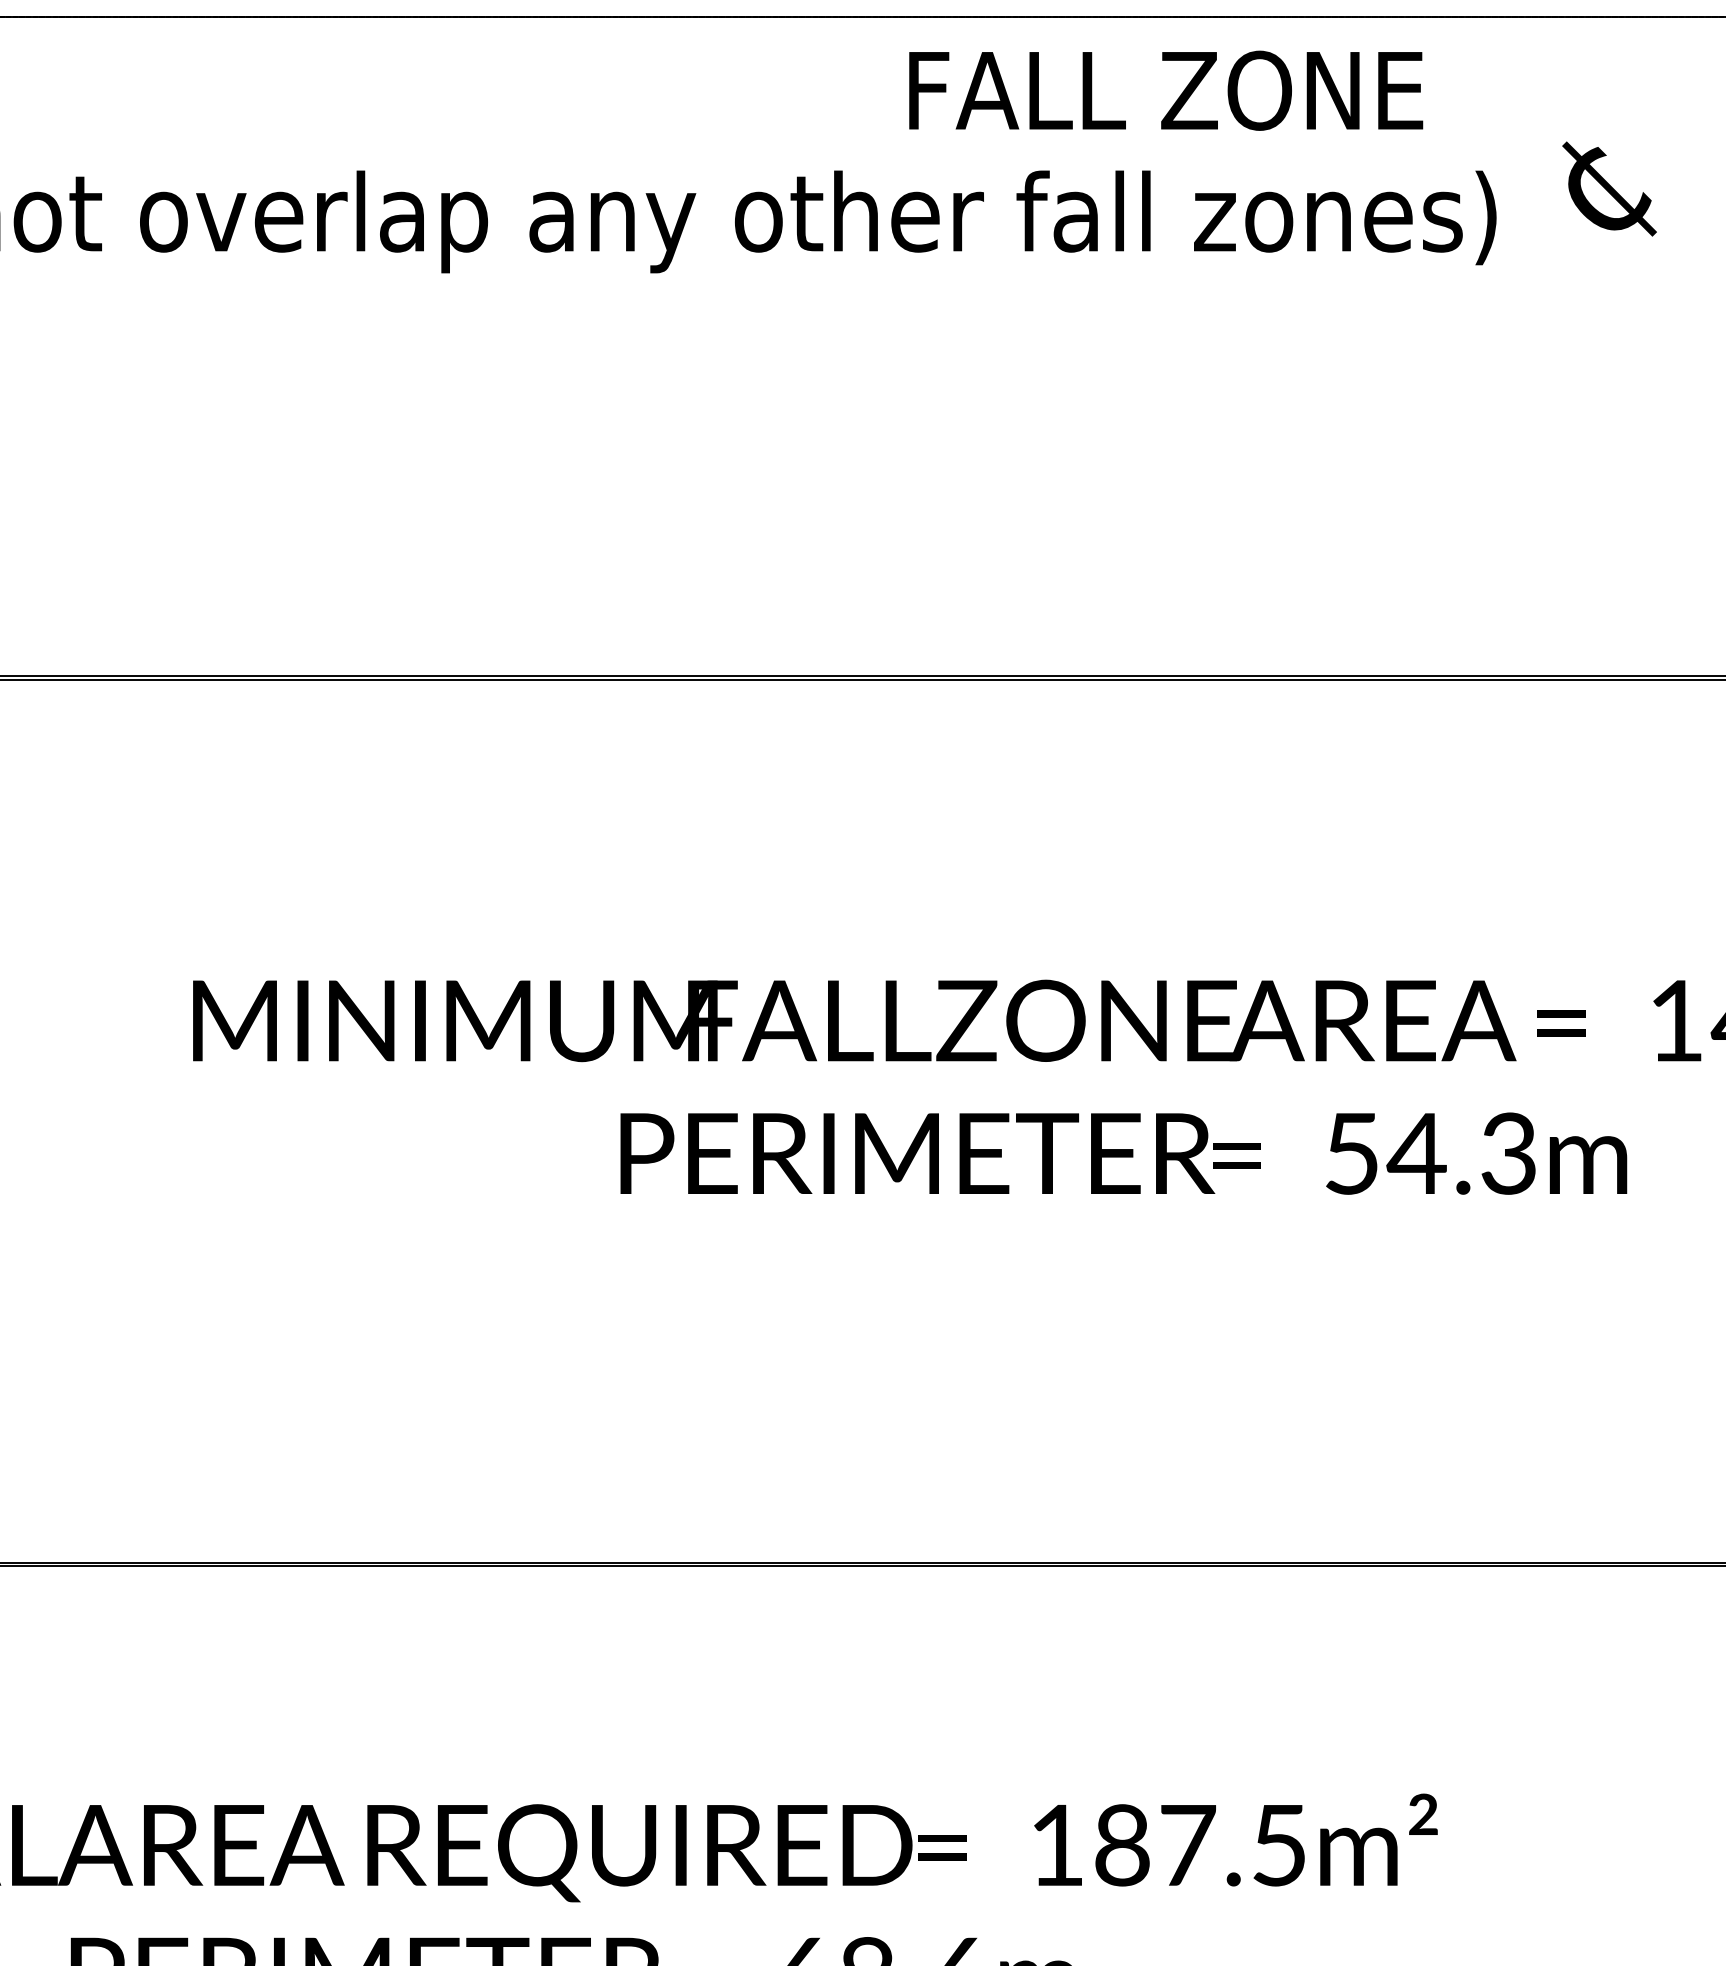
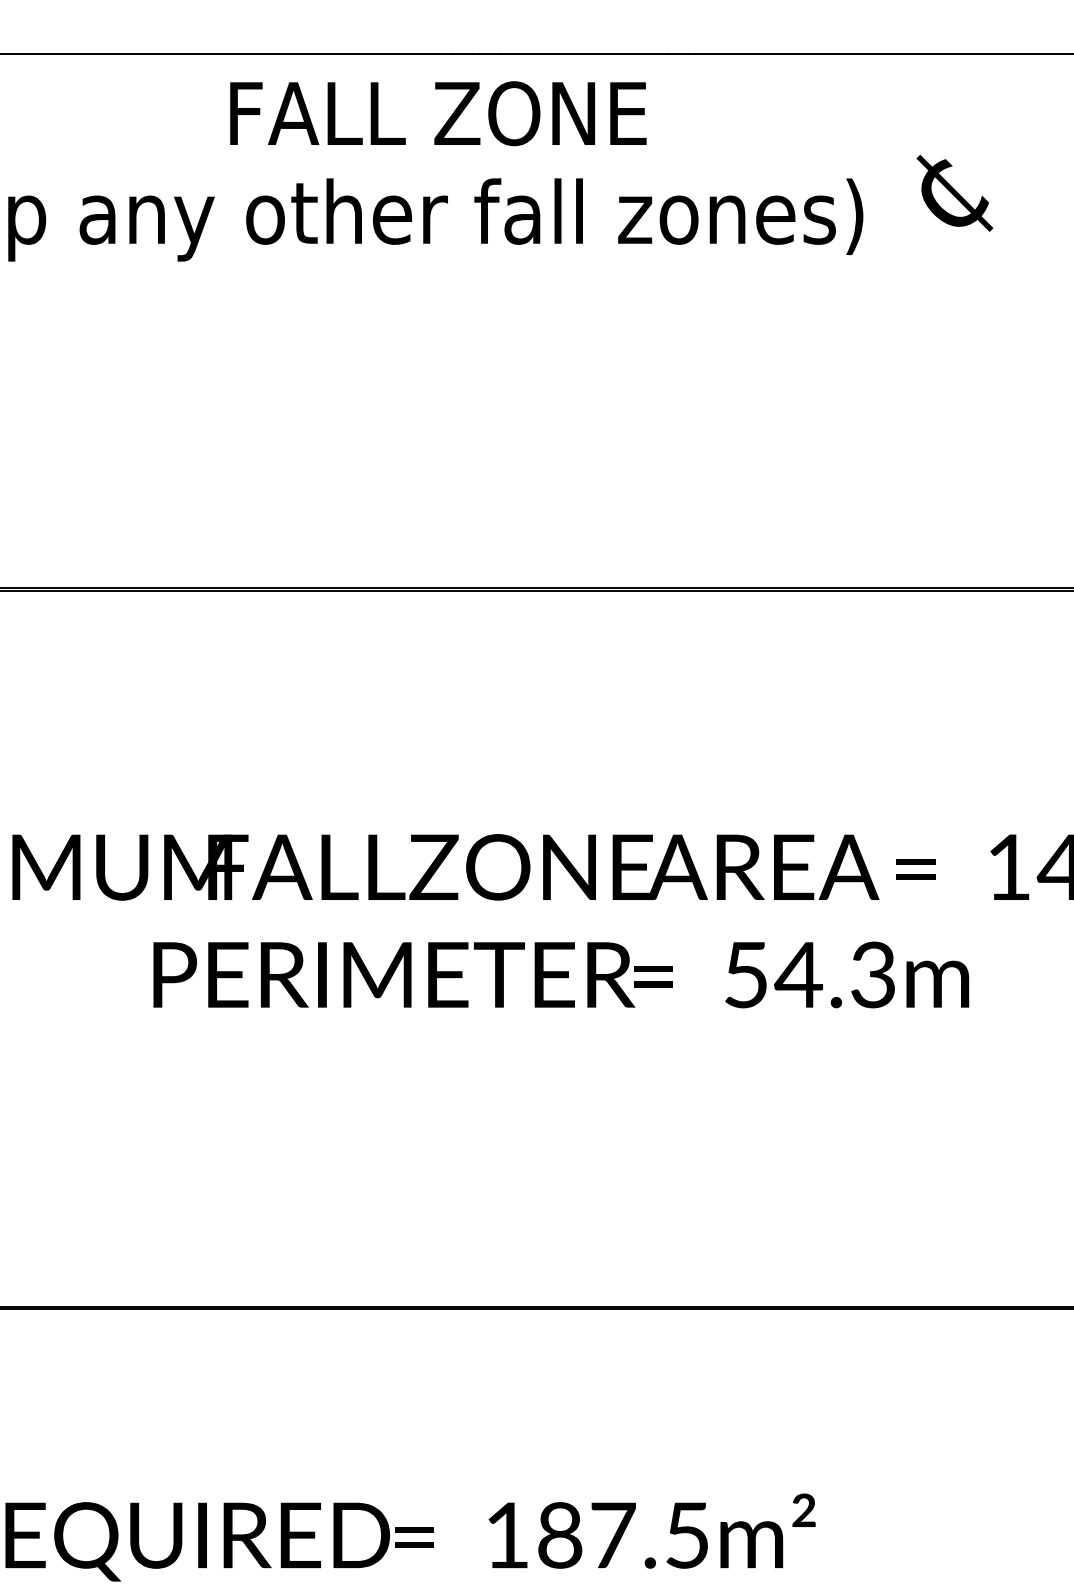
text: (1166, 90) -> (438, 113), moved

